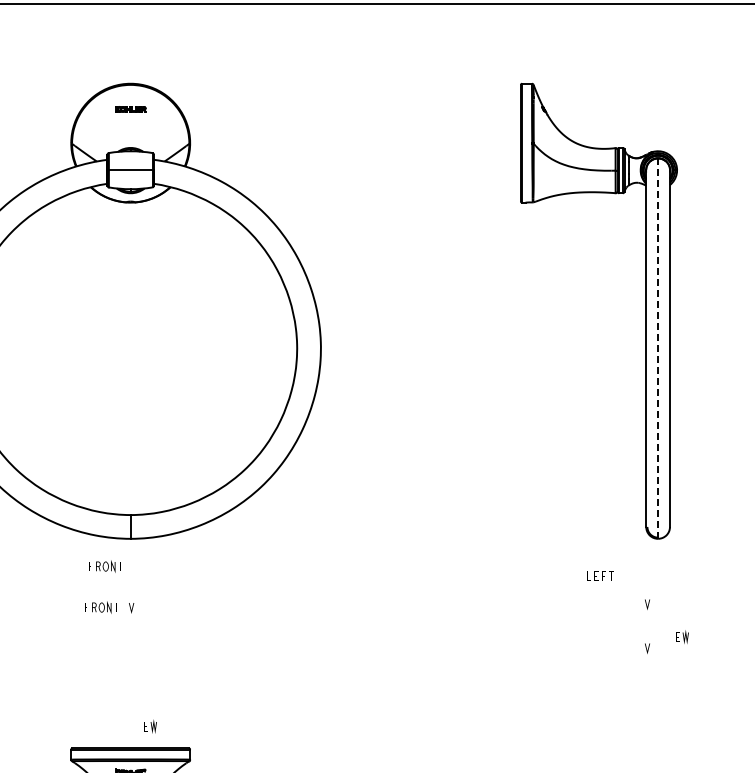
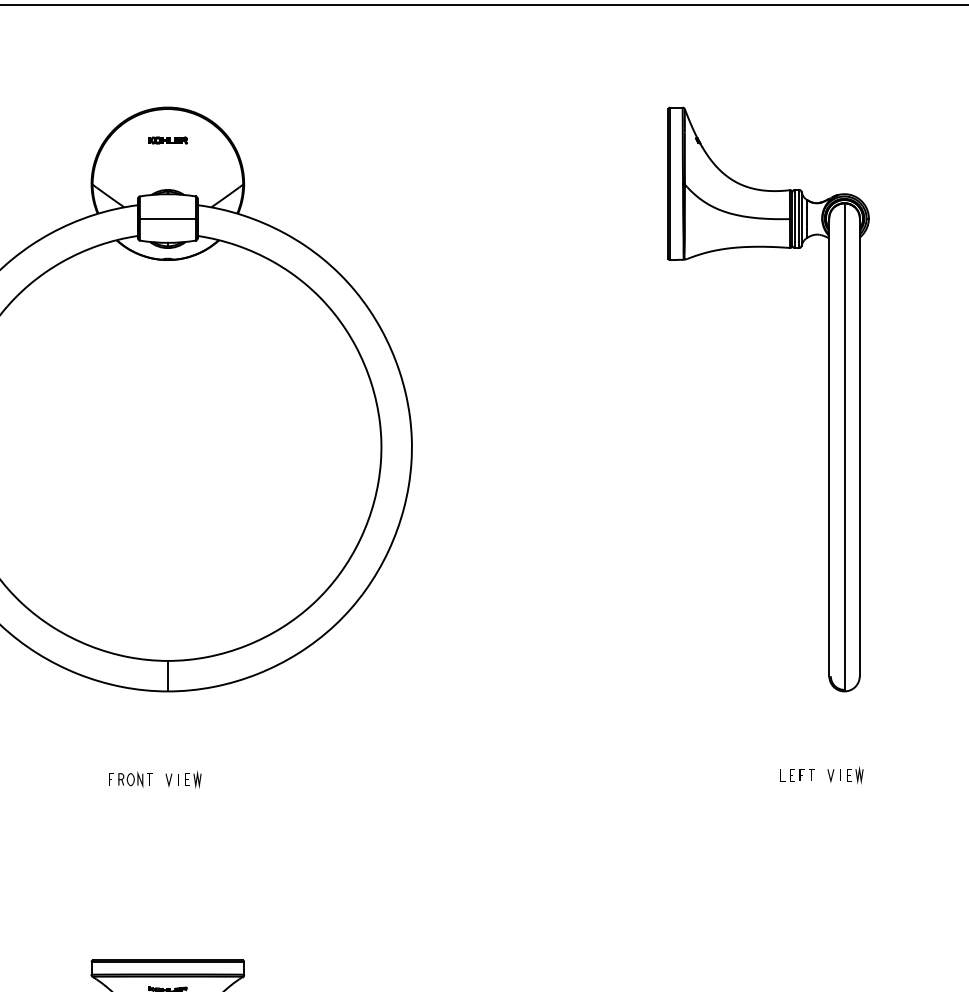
line: (658, 349) -> (845, 448), dashed -> solid
part: (104, 566) -> (134, 726), removed
part: (600, 575) -> (797, 774), moved
part: (682, 636) -> (855, 774), moved
line: (646, 648) -> (829, 832), removed
part: (150, 726) -> (193, 779), moved

